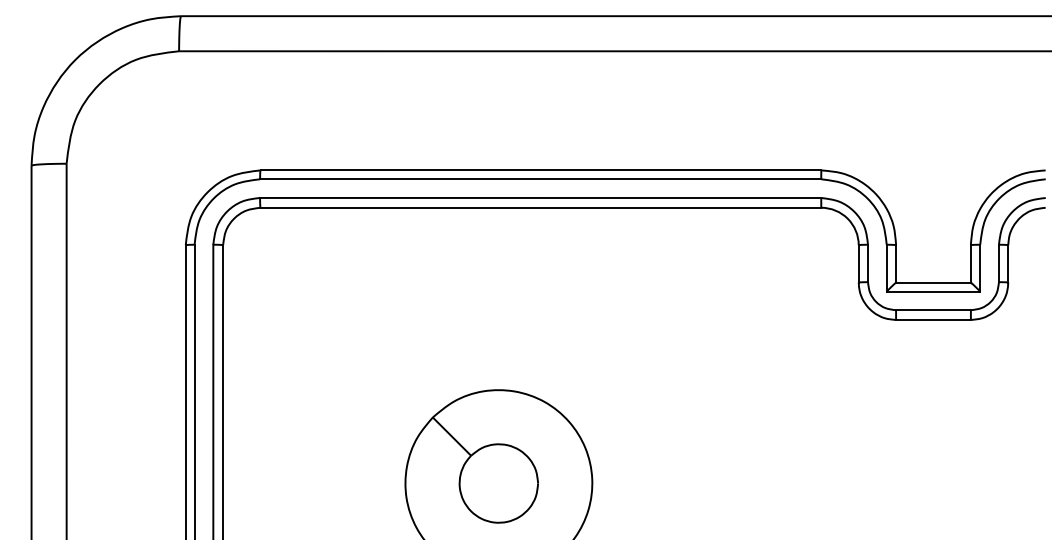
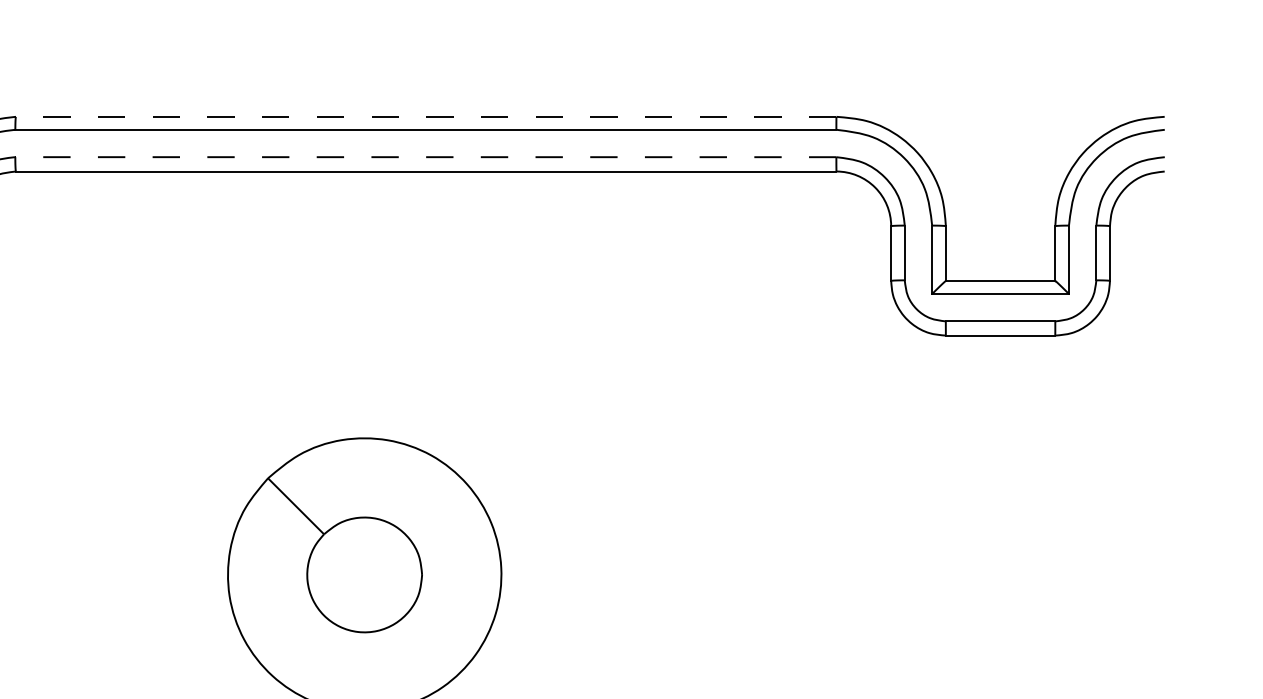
line: (540, 170) -> (425, 116), solid -> dashed
line: (540, 197) -> (425, 156), solid -> dashed

